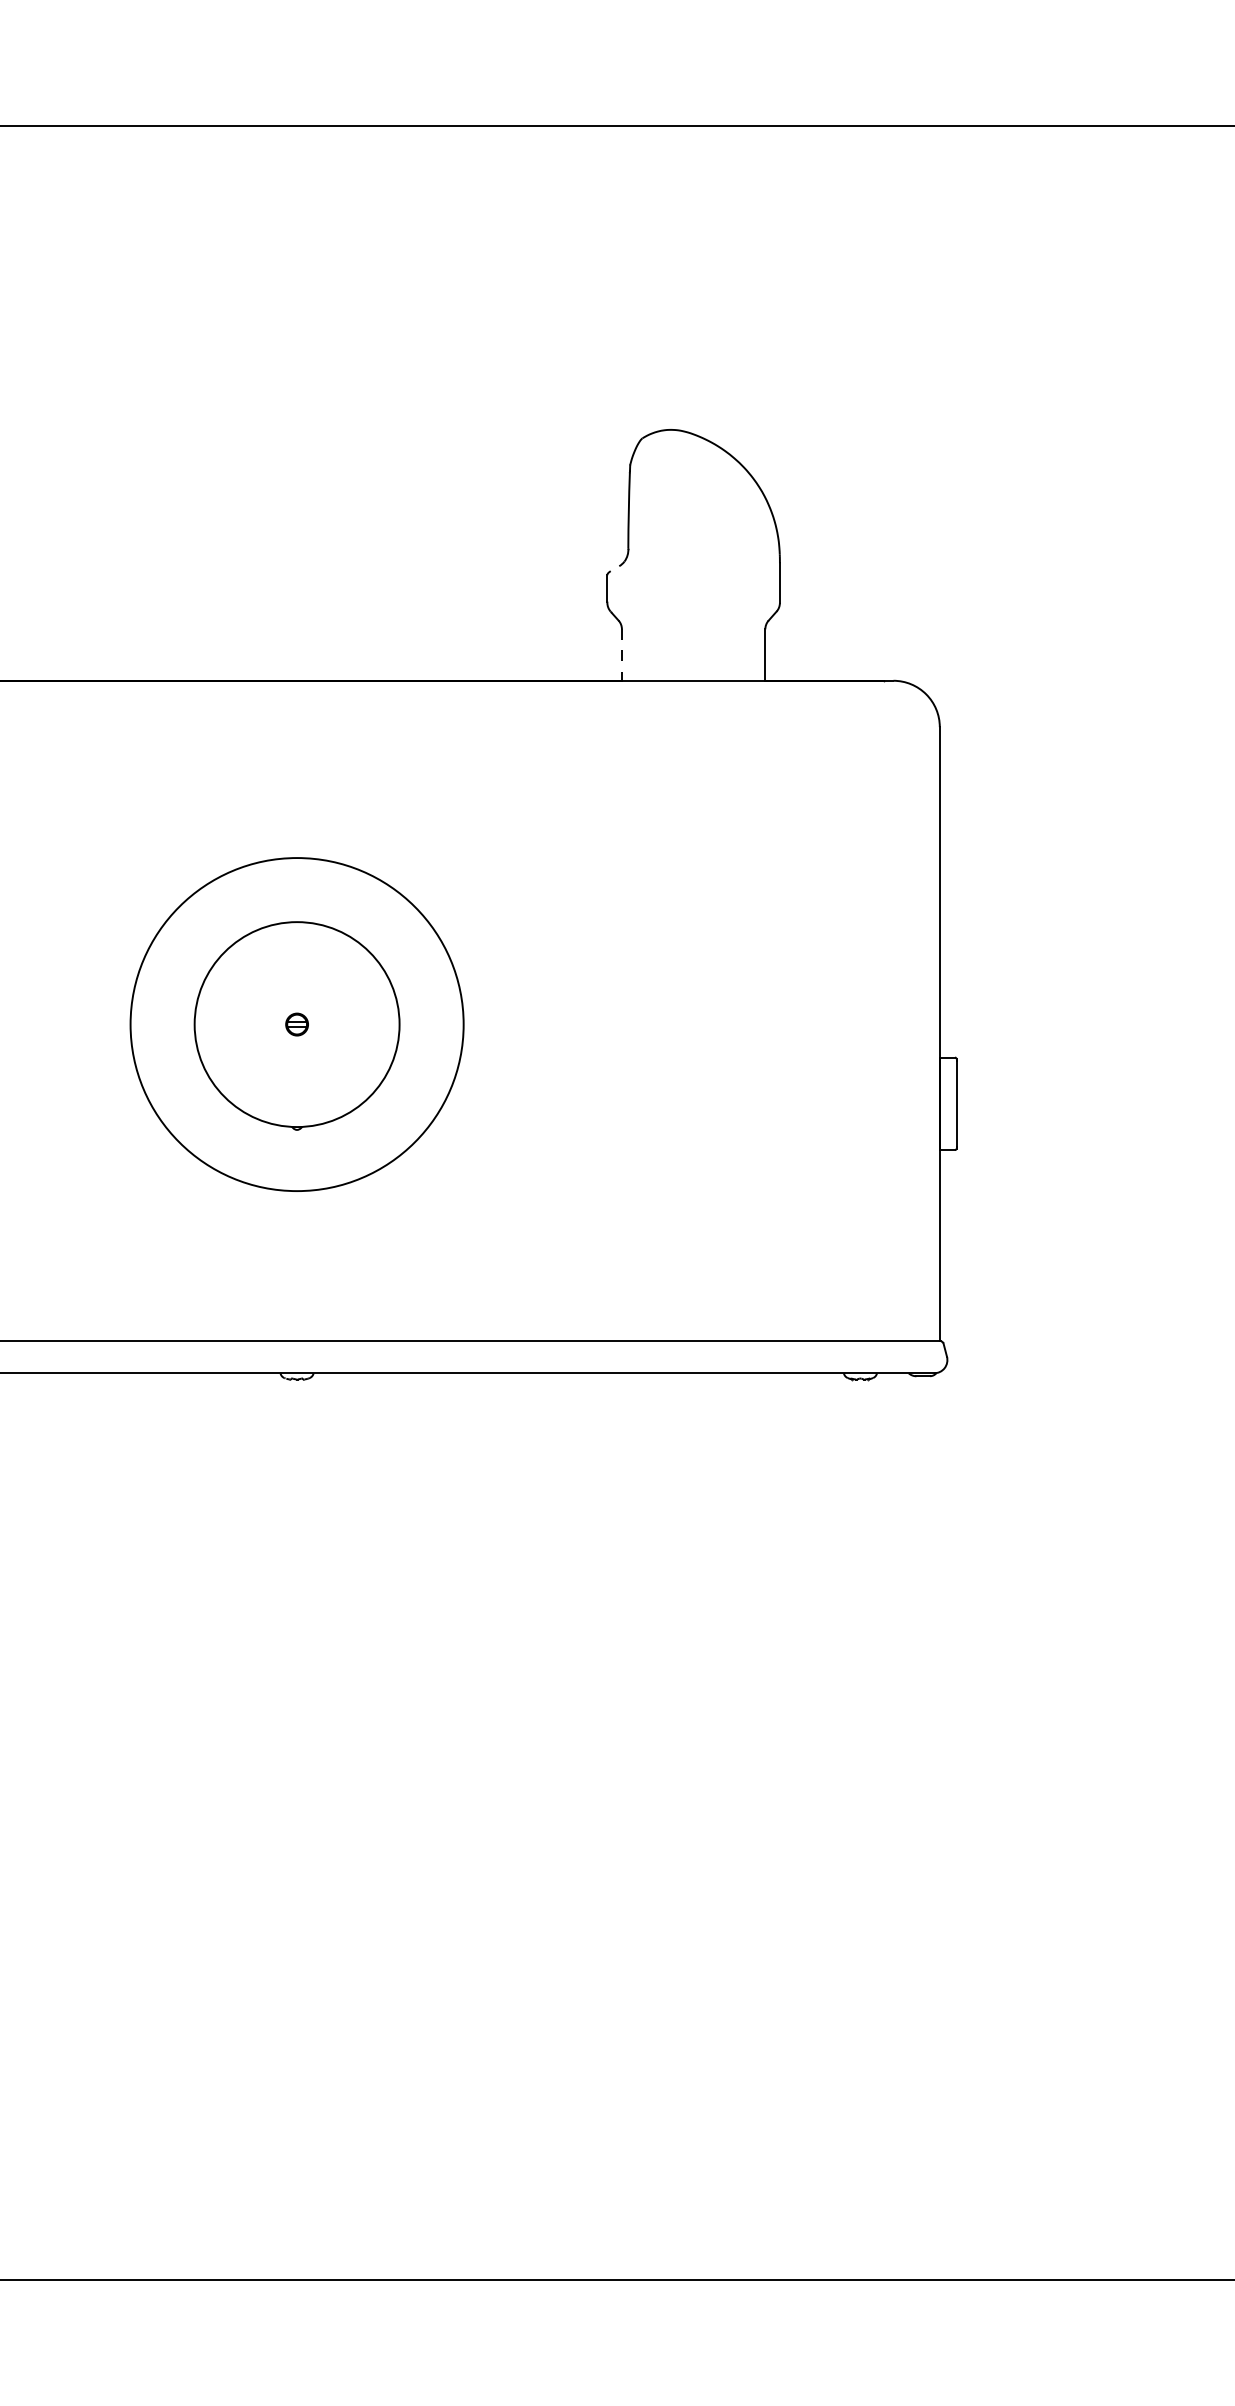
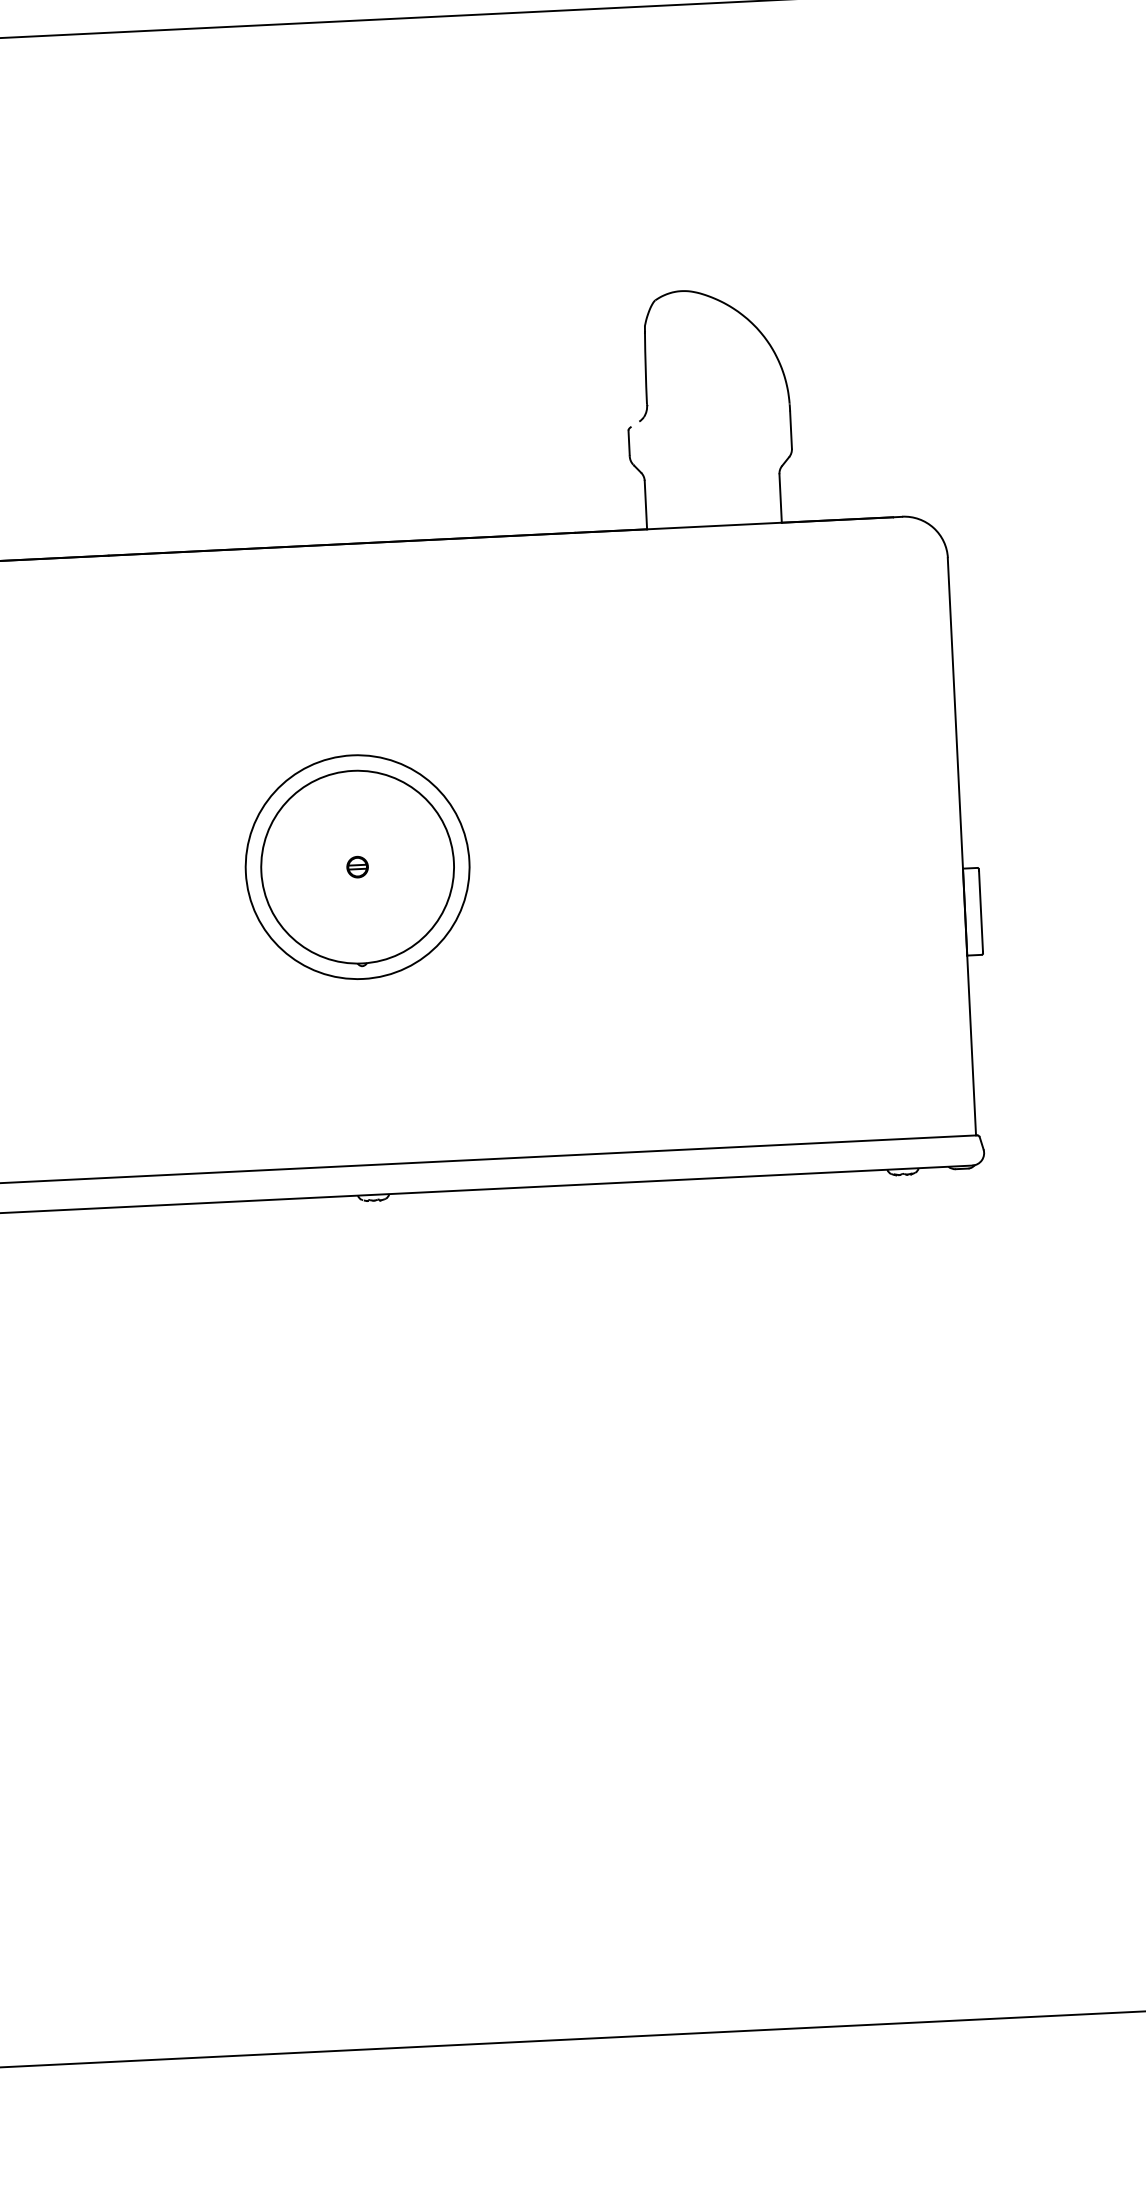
line: (621, 655) -> (645, 505), dashed -> solid
circle: (297, 1024) -> (357, 867), size x0.71

